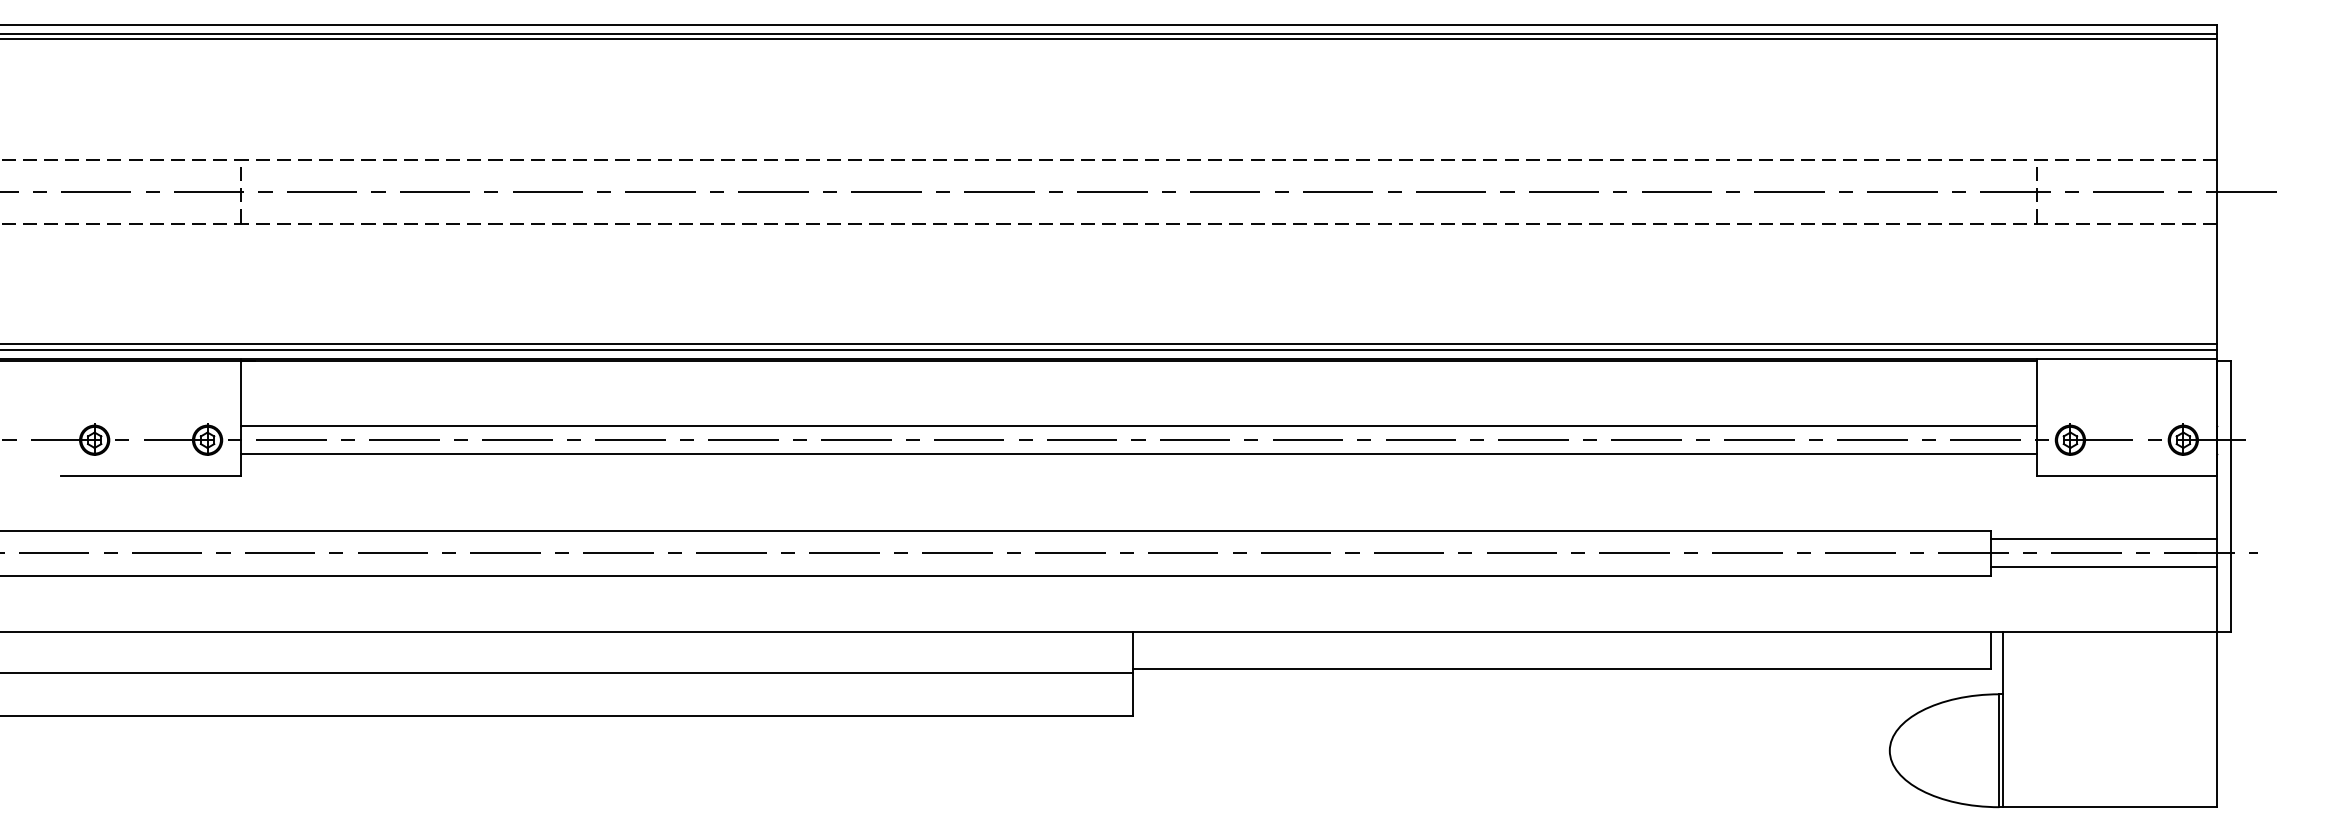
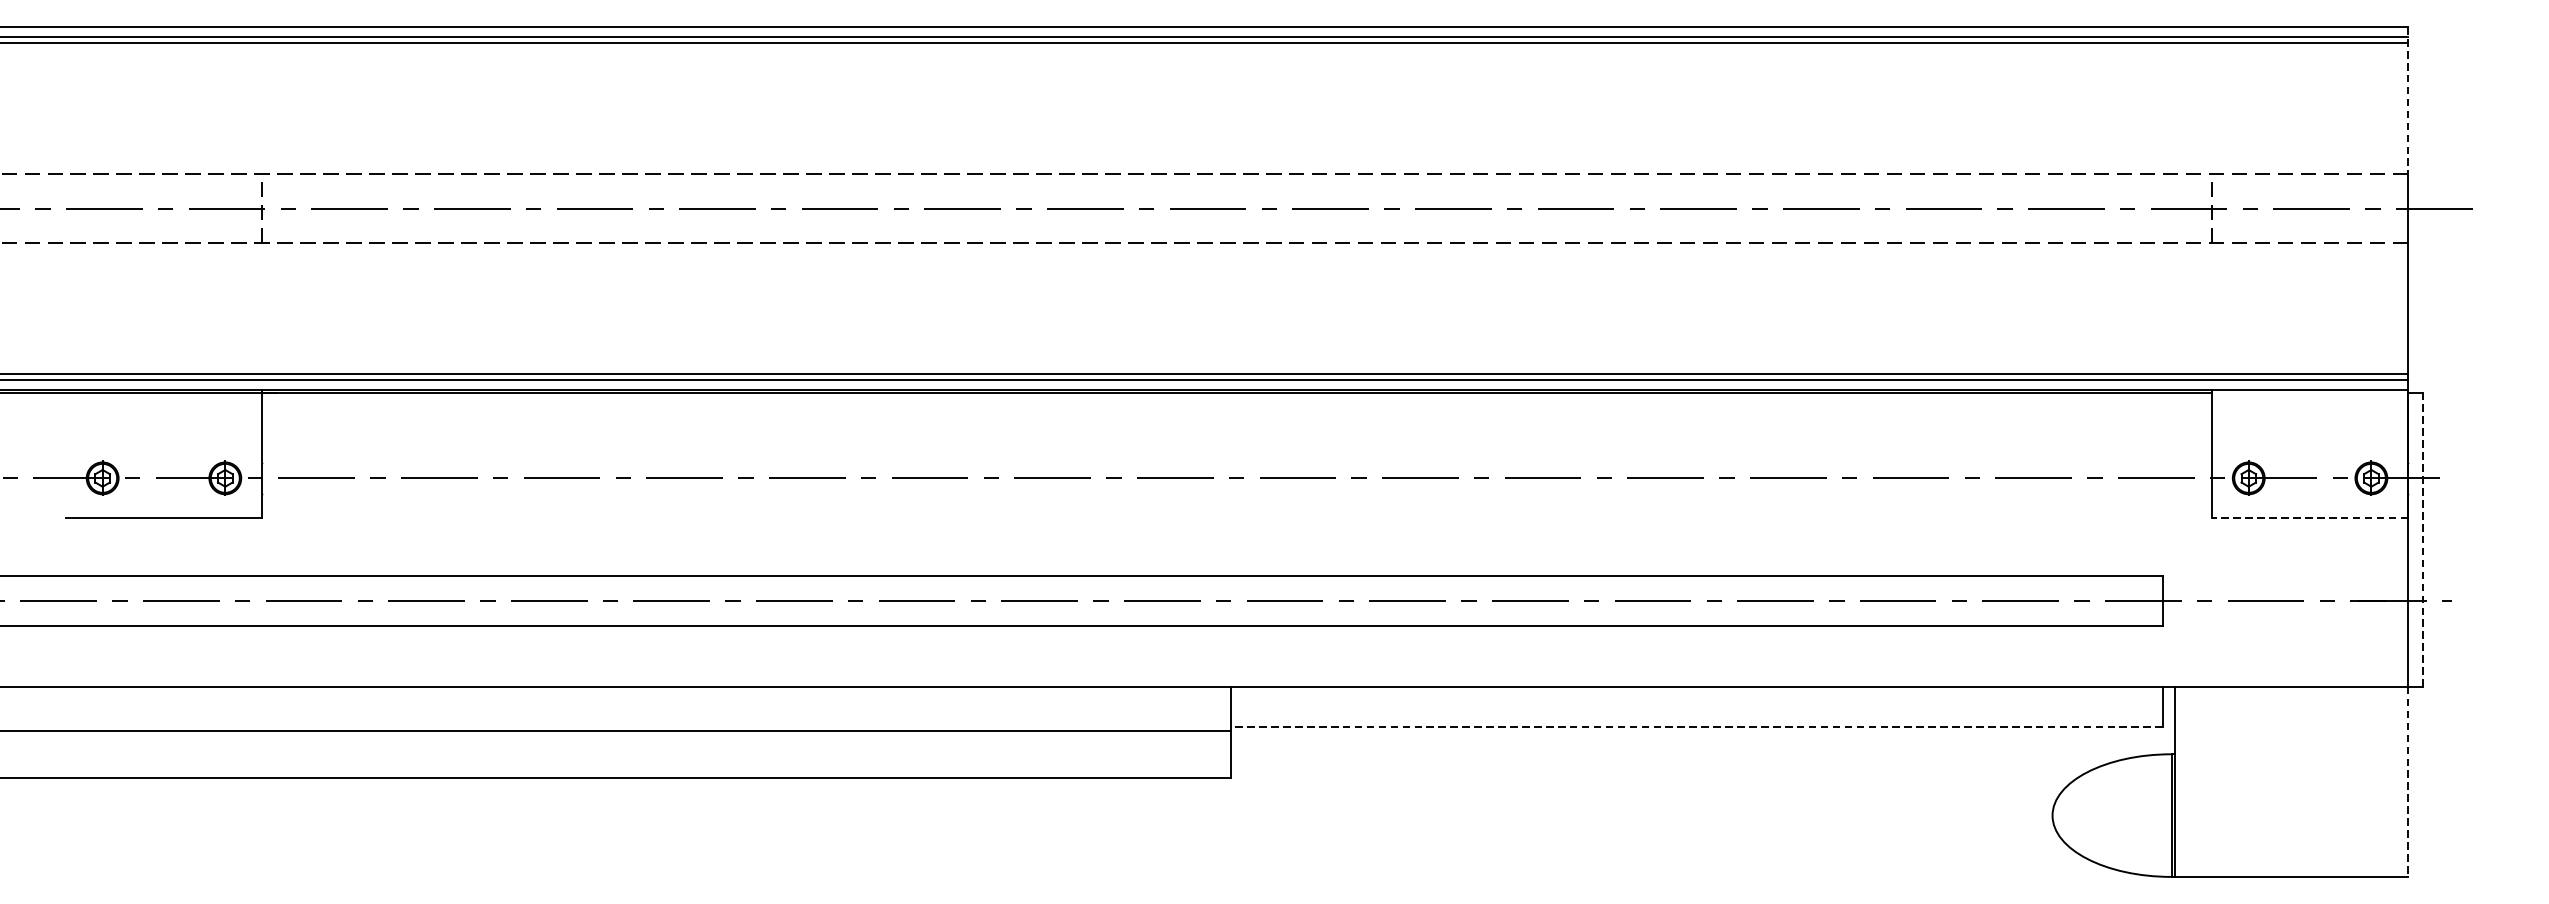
line: (2217, 92) -> (2408, 100), solid -> dashed
line: (1138, 426) -> (1236, 463), removed
line: (1138, 454) -> (1236, 493), removed
line: (2126, 476) -> (2309, 517), solid -> dashed
line: (2230, 496) -> (2422, 539), solid -> dashed
line: (2104, 539) -> (2285, 586), removed
line: (2104, 567) -> (2285, 616), removed
line: (1561, 669) -> (1695, 727), solid -> dashed
line: (2217, 720) -> (2408, 782), solid -> dashed

